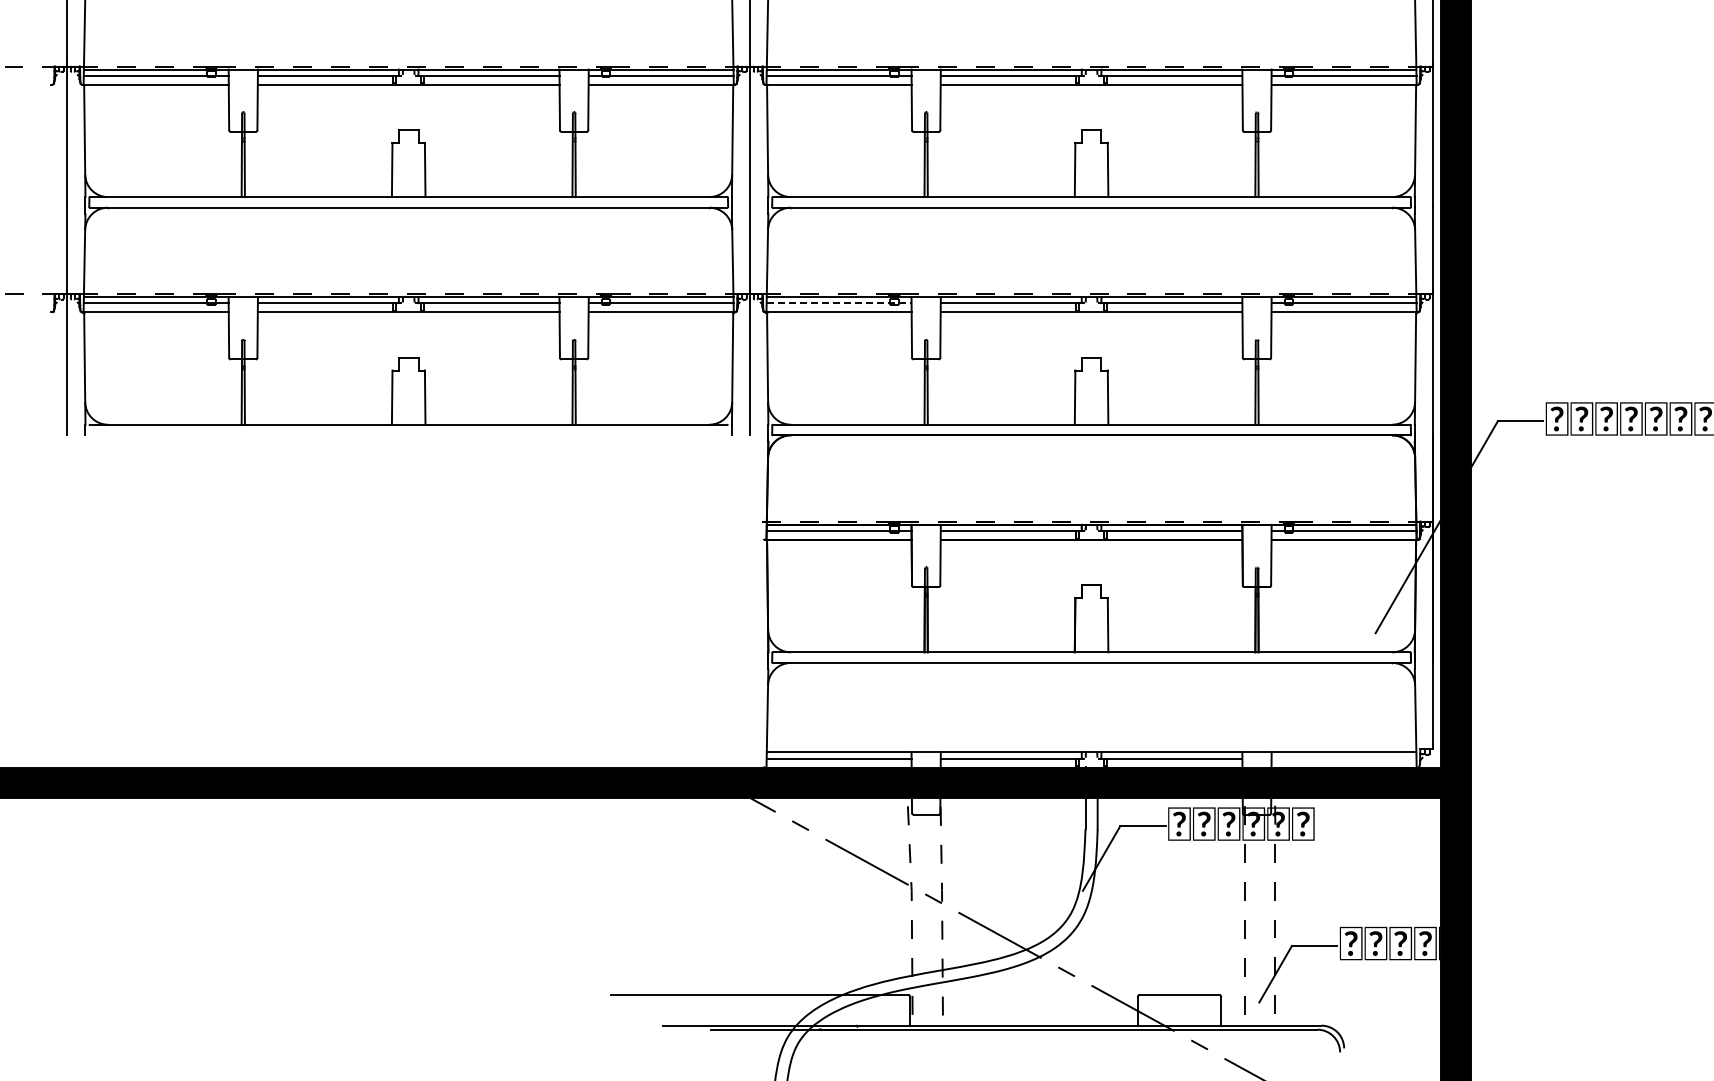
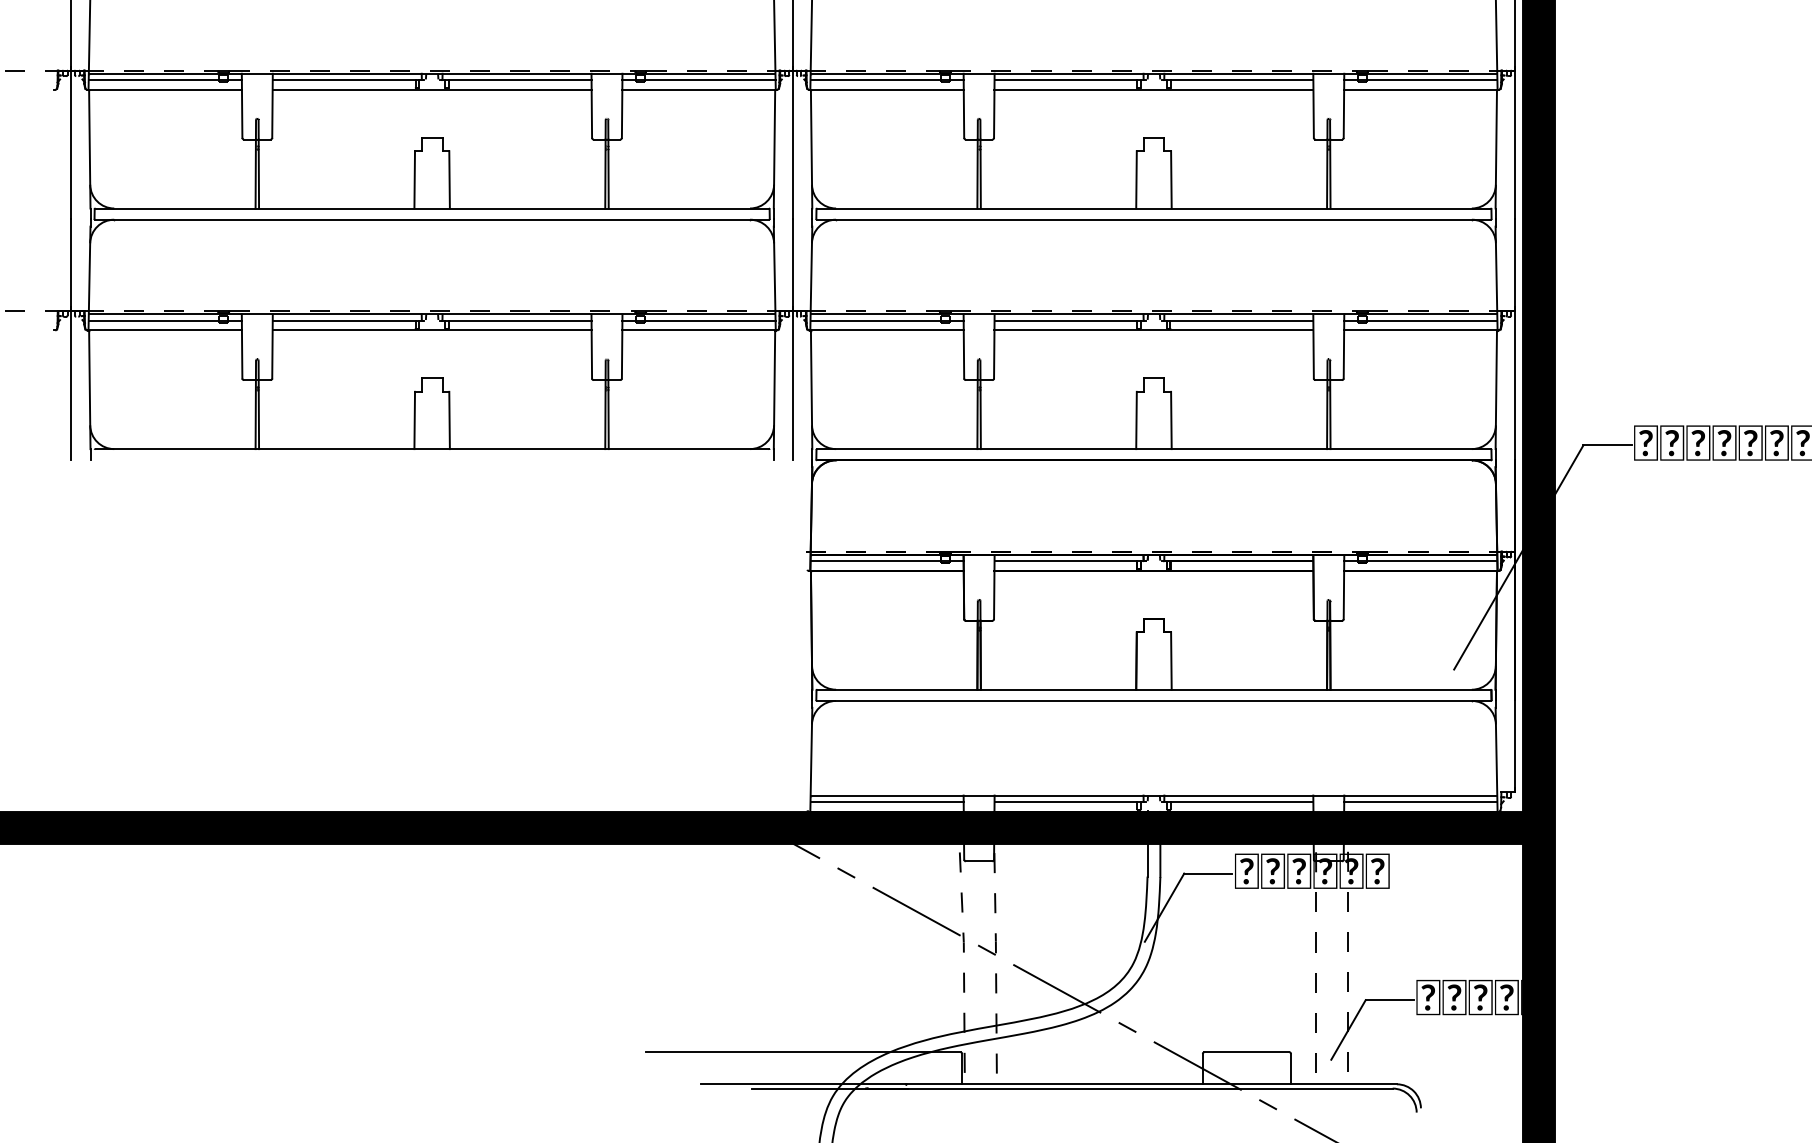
line: (839, 303) -> (887, 320), dashed -> solid
line: (1343, 758) -> (1420, 801), added

